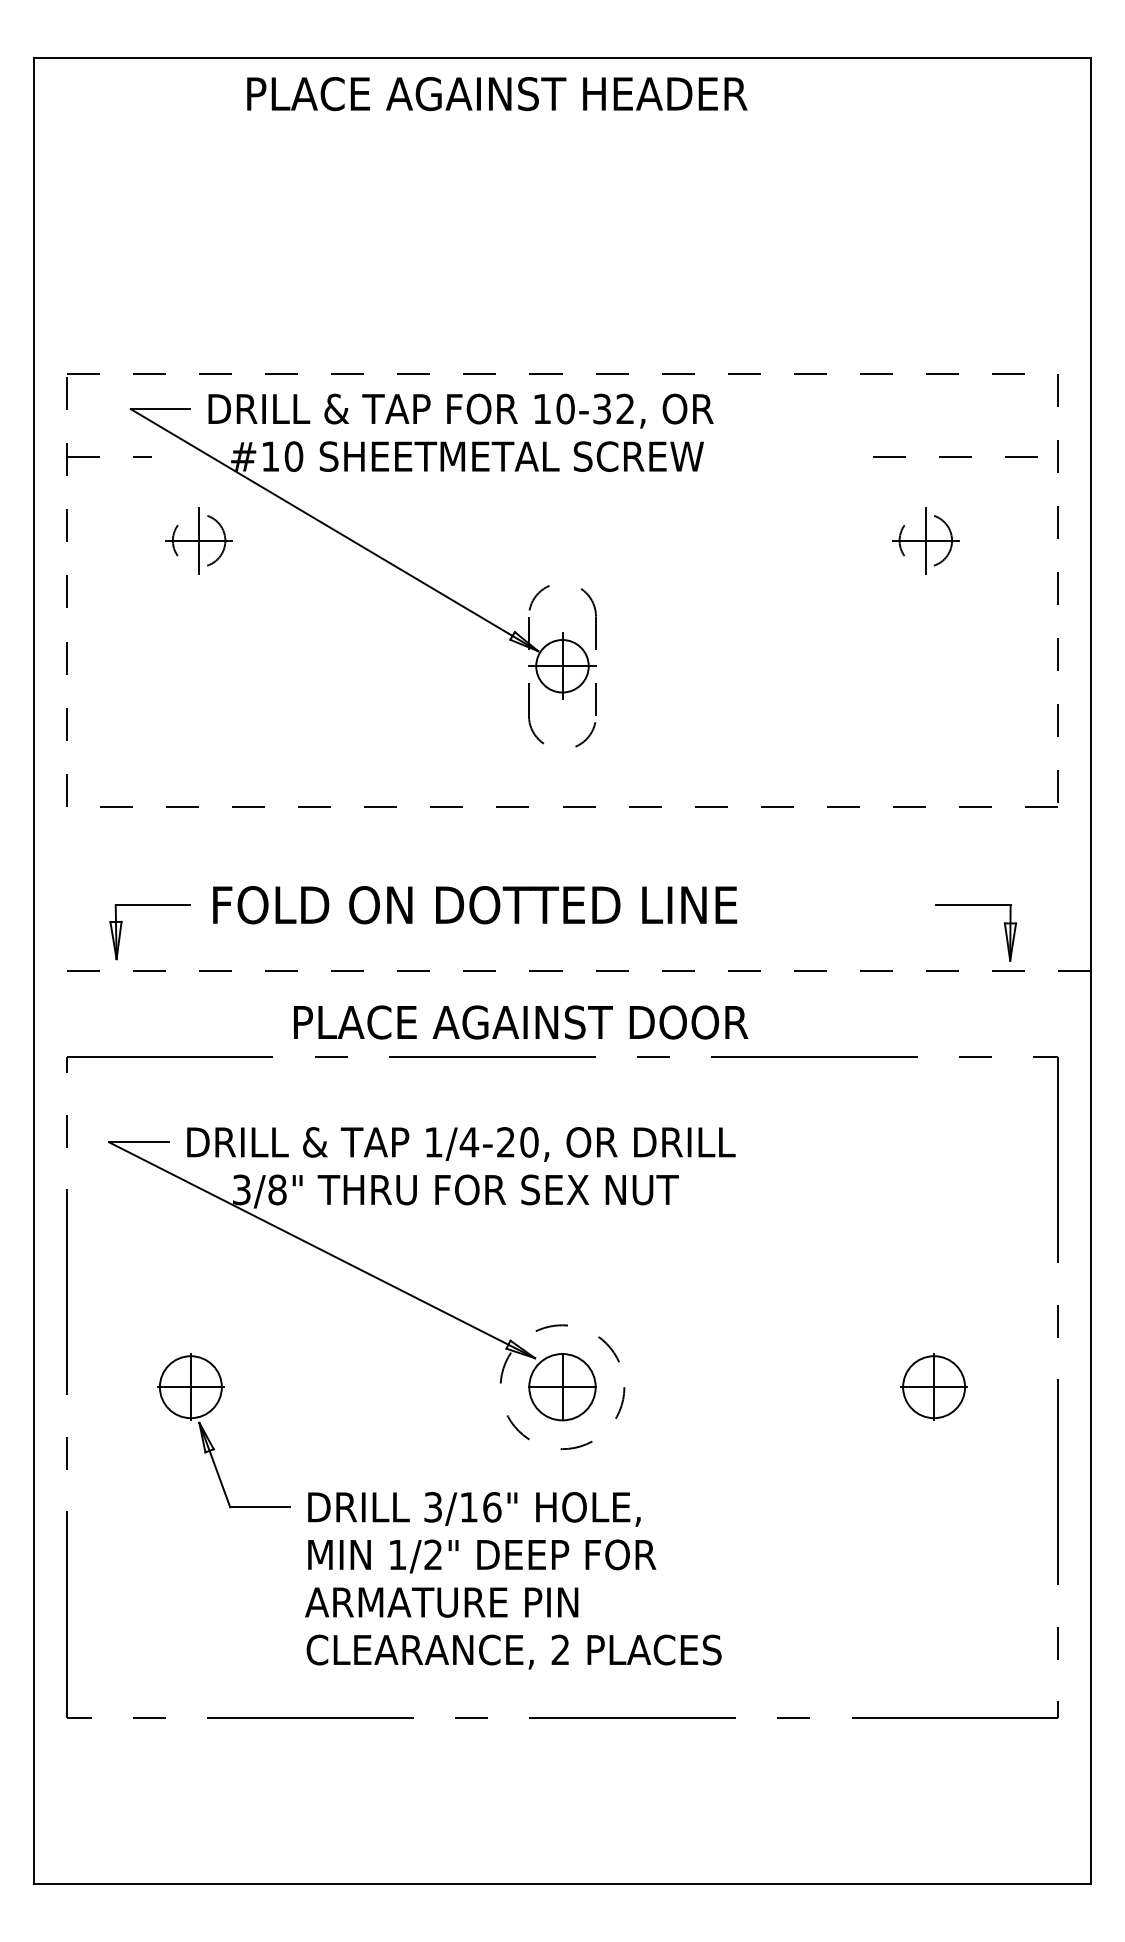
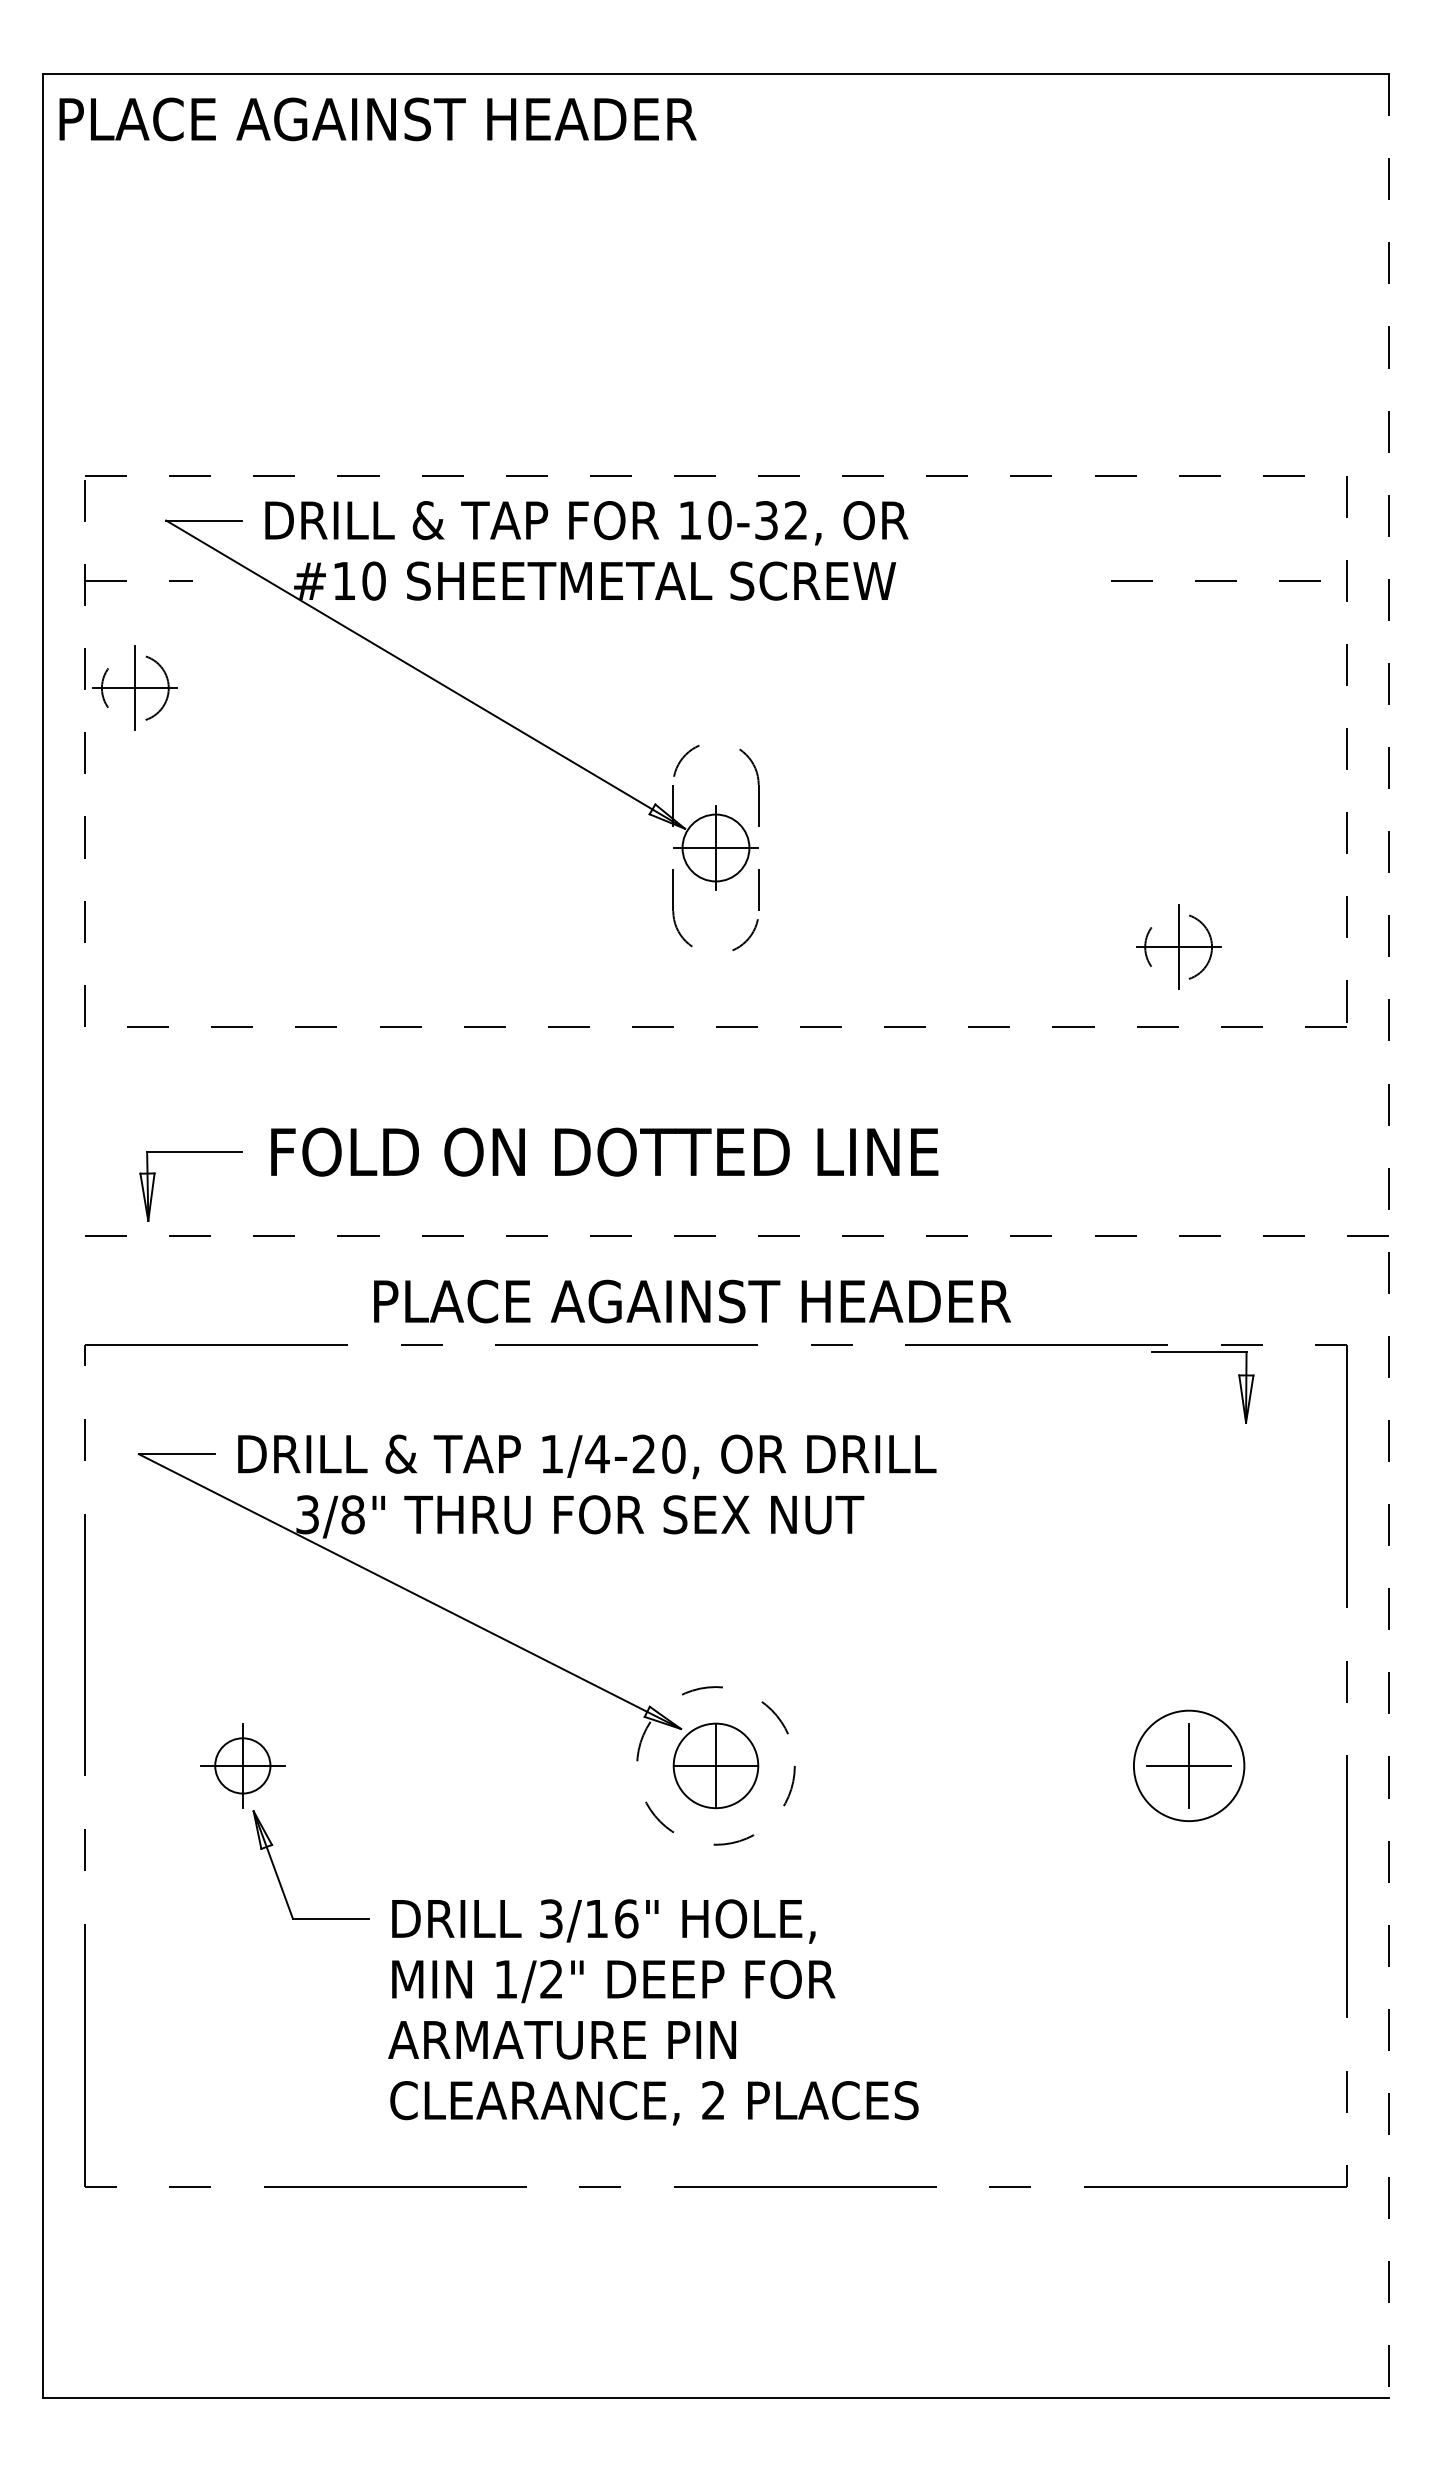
text: (496, 94) -> (377, 119), moved
part: (198, 540) -> (134, 687), moved
part: (925, 540) -> (1178, 946), moved
part: (976, 905) -> (1202, 1352), moved
line: (1090, 971) -> (1388, 1236), solid -> dashed
text: (713, 1022) -> (908, 1301), PLACE AGAINST DOOR -> PLACE AGAINST HEADER
circle: (190, 1386) -> (242, 1765), size x0.7
circle: (933, 1386) -> (1188, 1765), size x1.4

